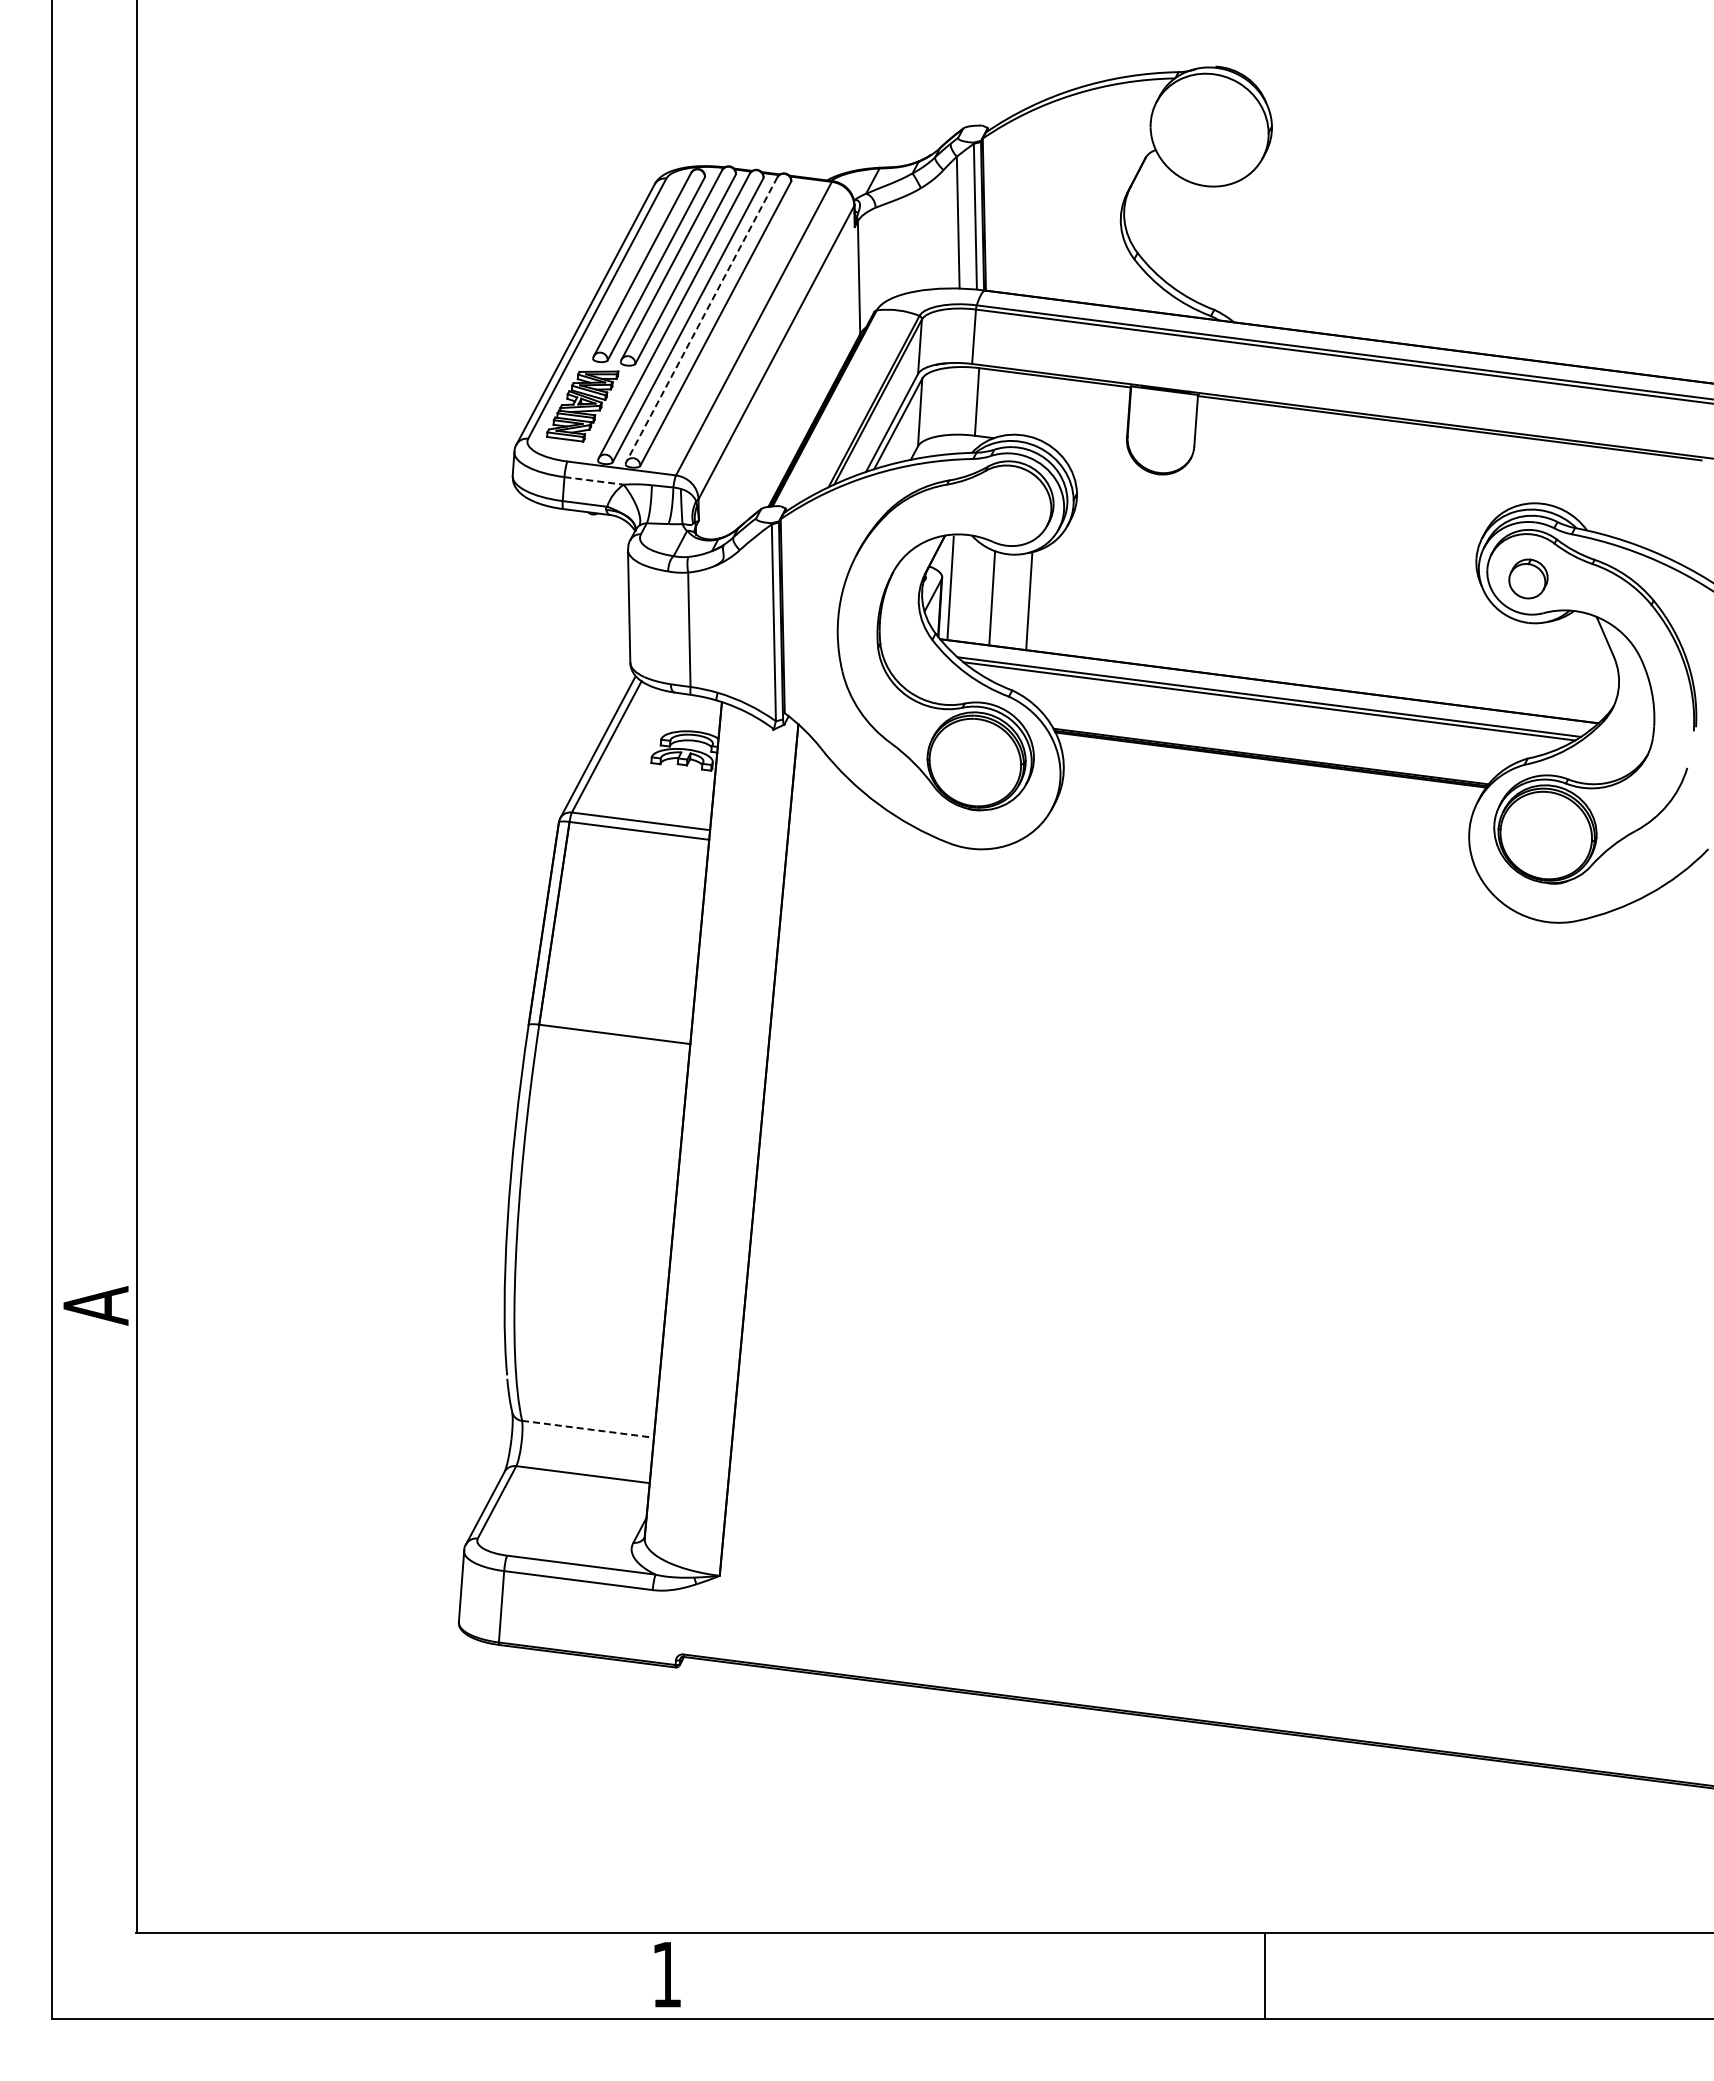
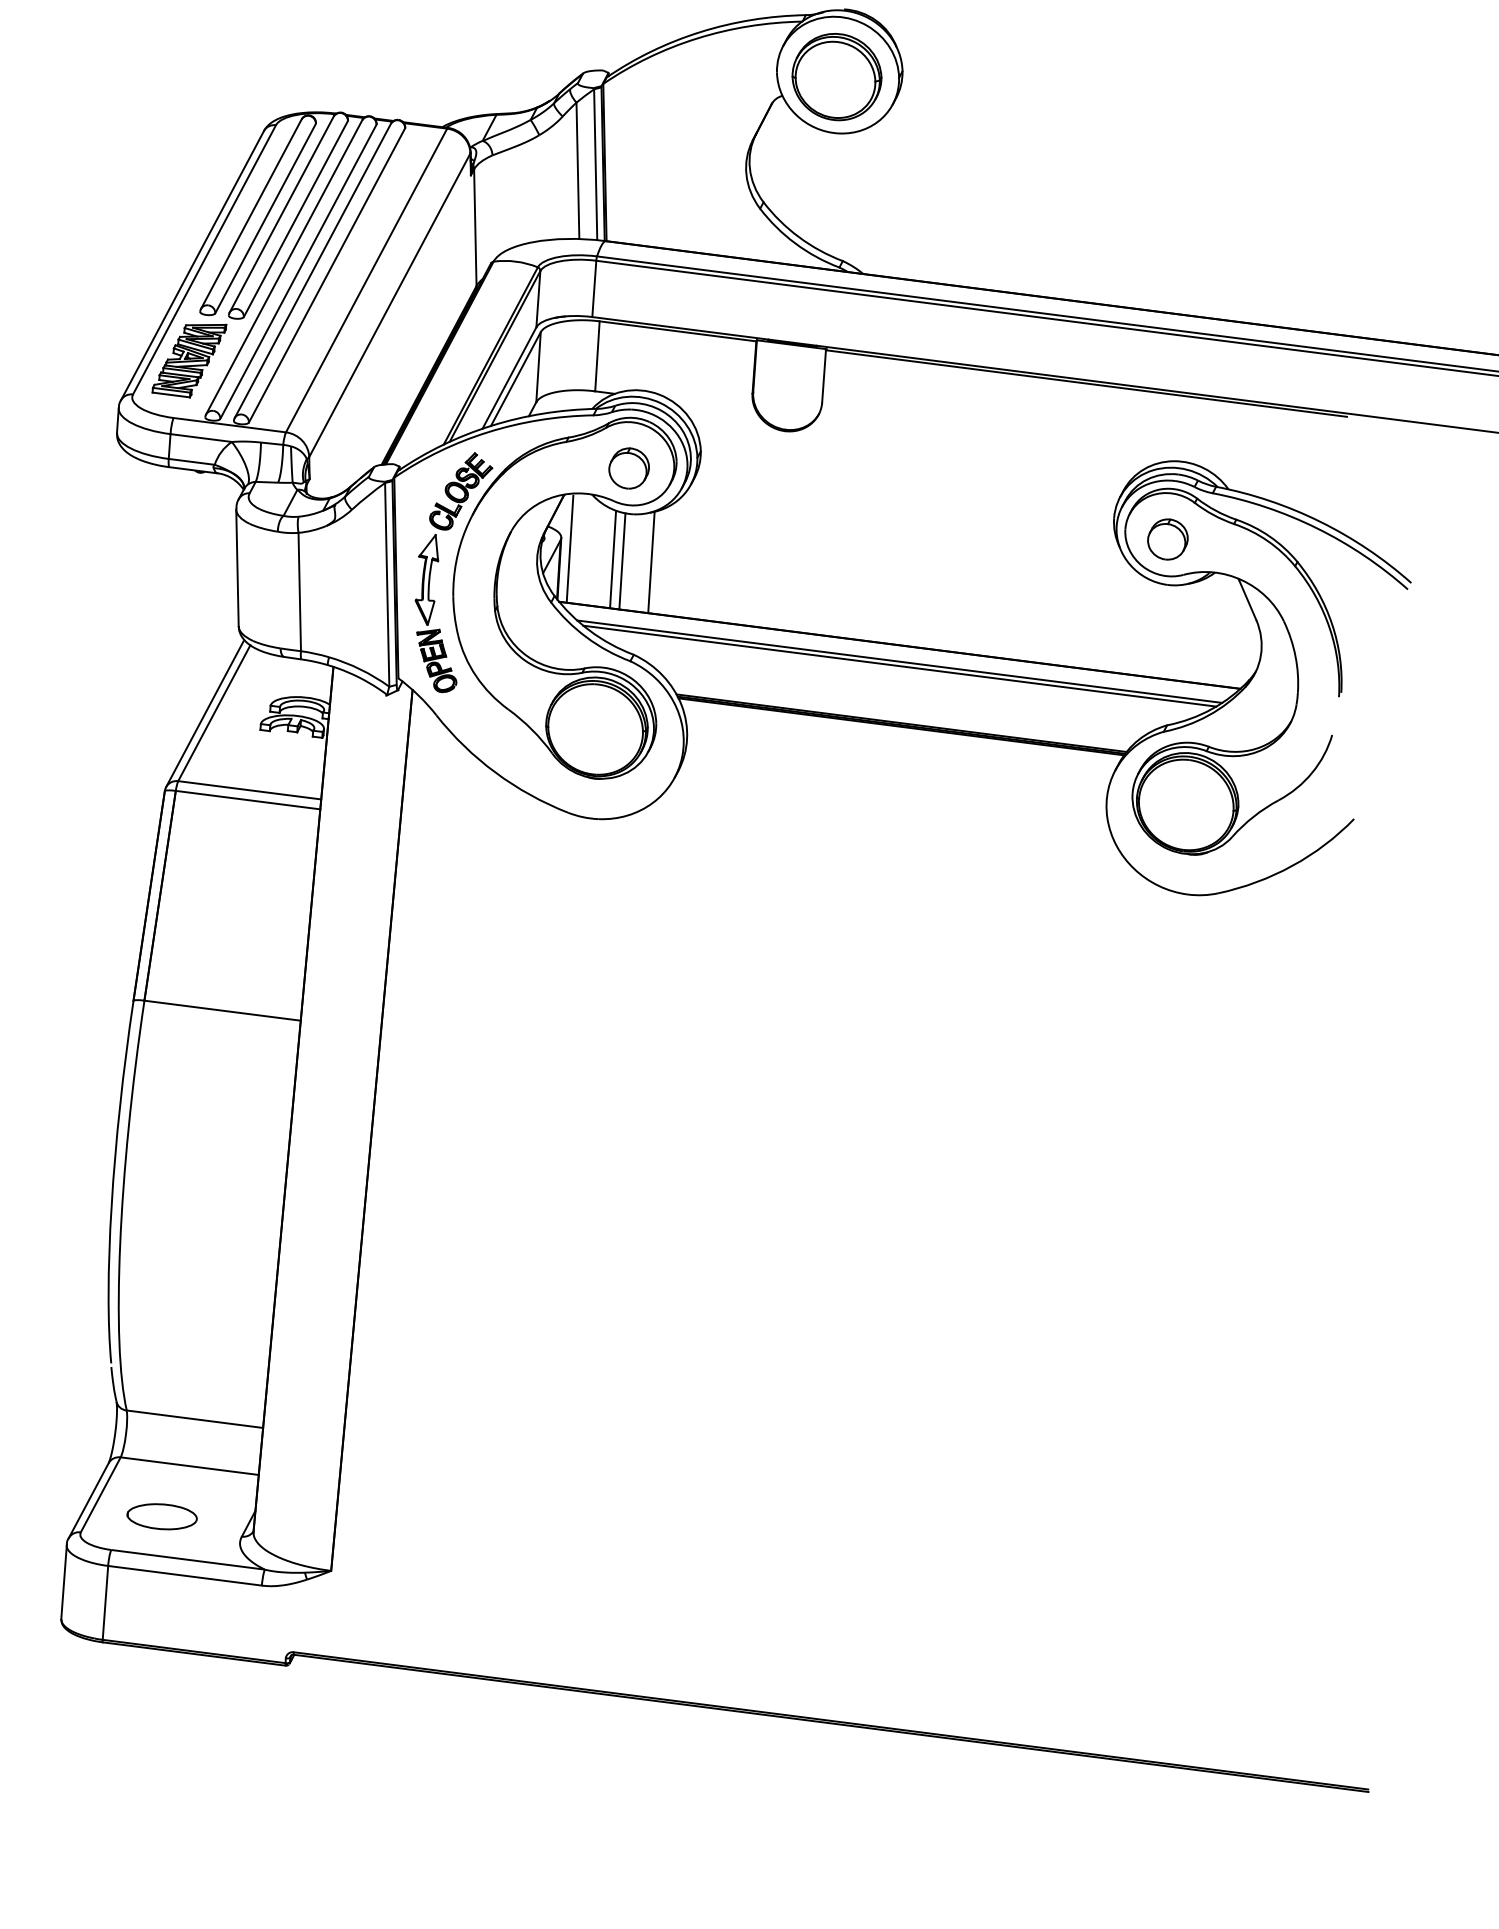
part: (1208, 131) -> (836, 76), added
line: (702, 319) -> (313, 271), dashed -> solid
line: (594, 480) -> (201, 437), dashed -> solid
part: (1007, 509) -> (628, 467), added
line: (1001, 599) -> (622, 560), added
part: (824, 600) -> (439, 561), added
line: (588, 1429) -> (195, 1419), dashed -> solid
part: (555, 1523) -> (161, 1516), added

